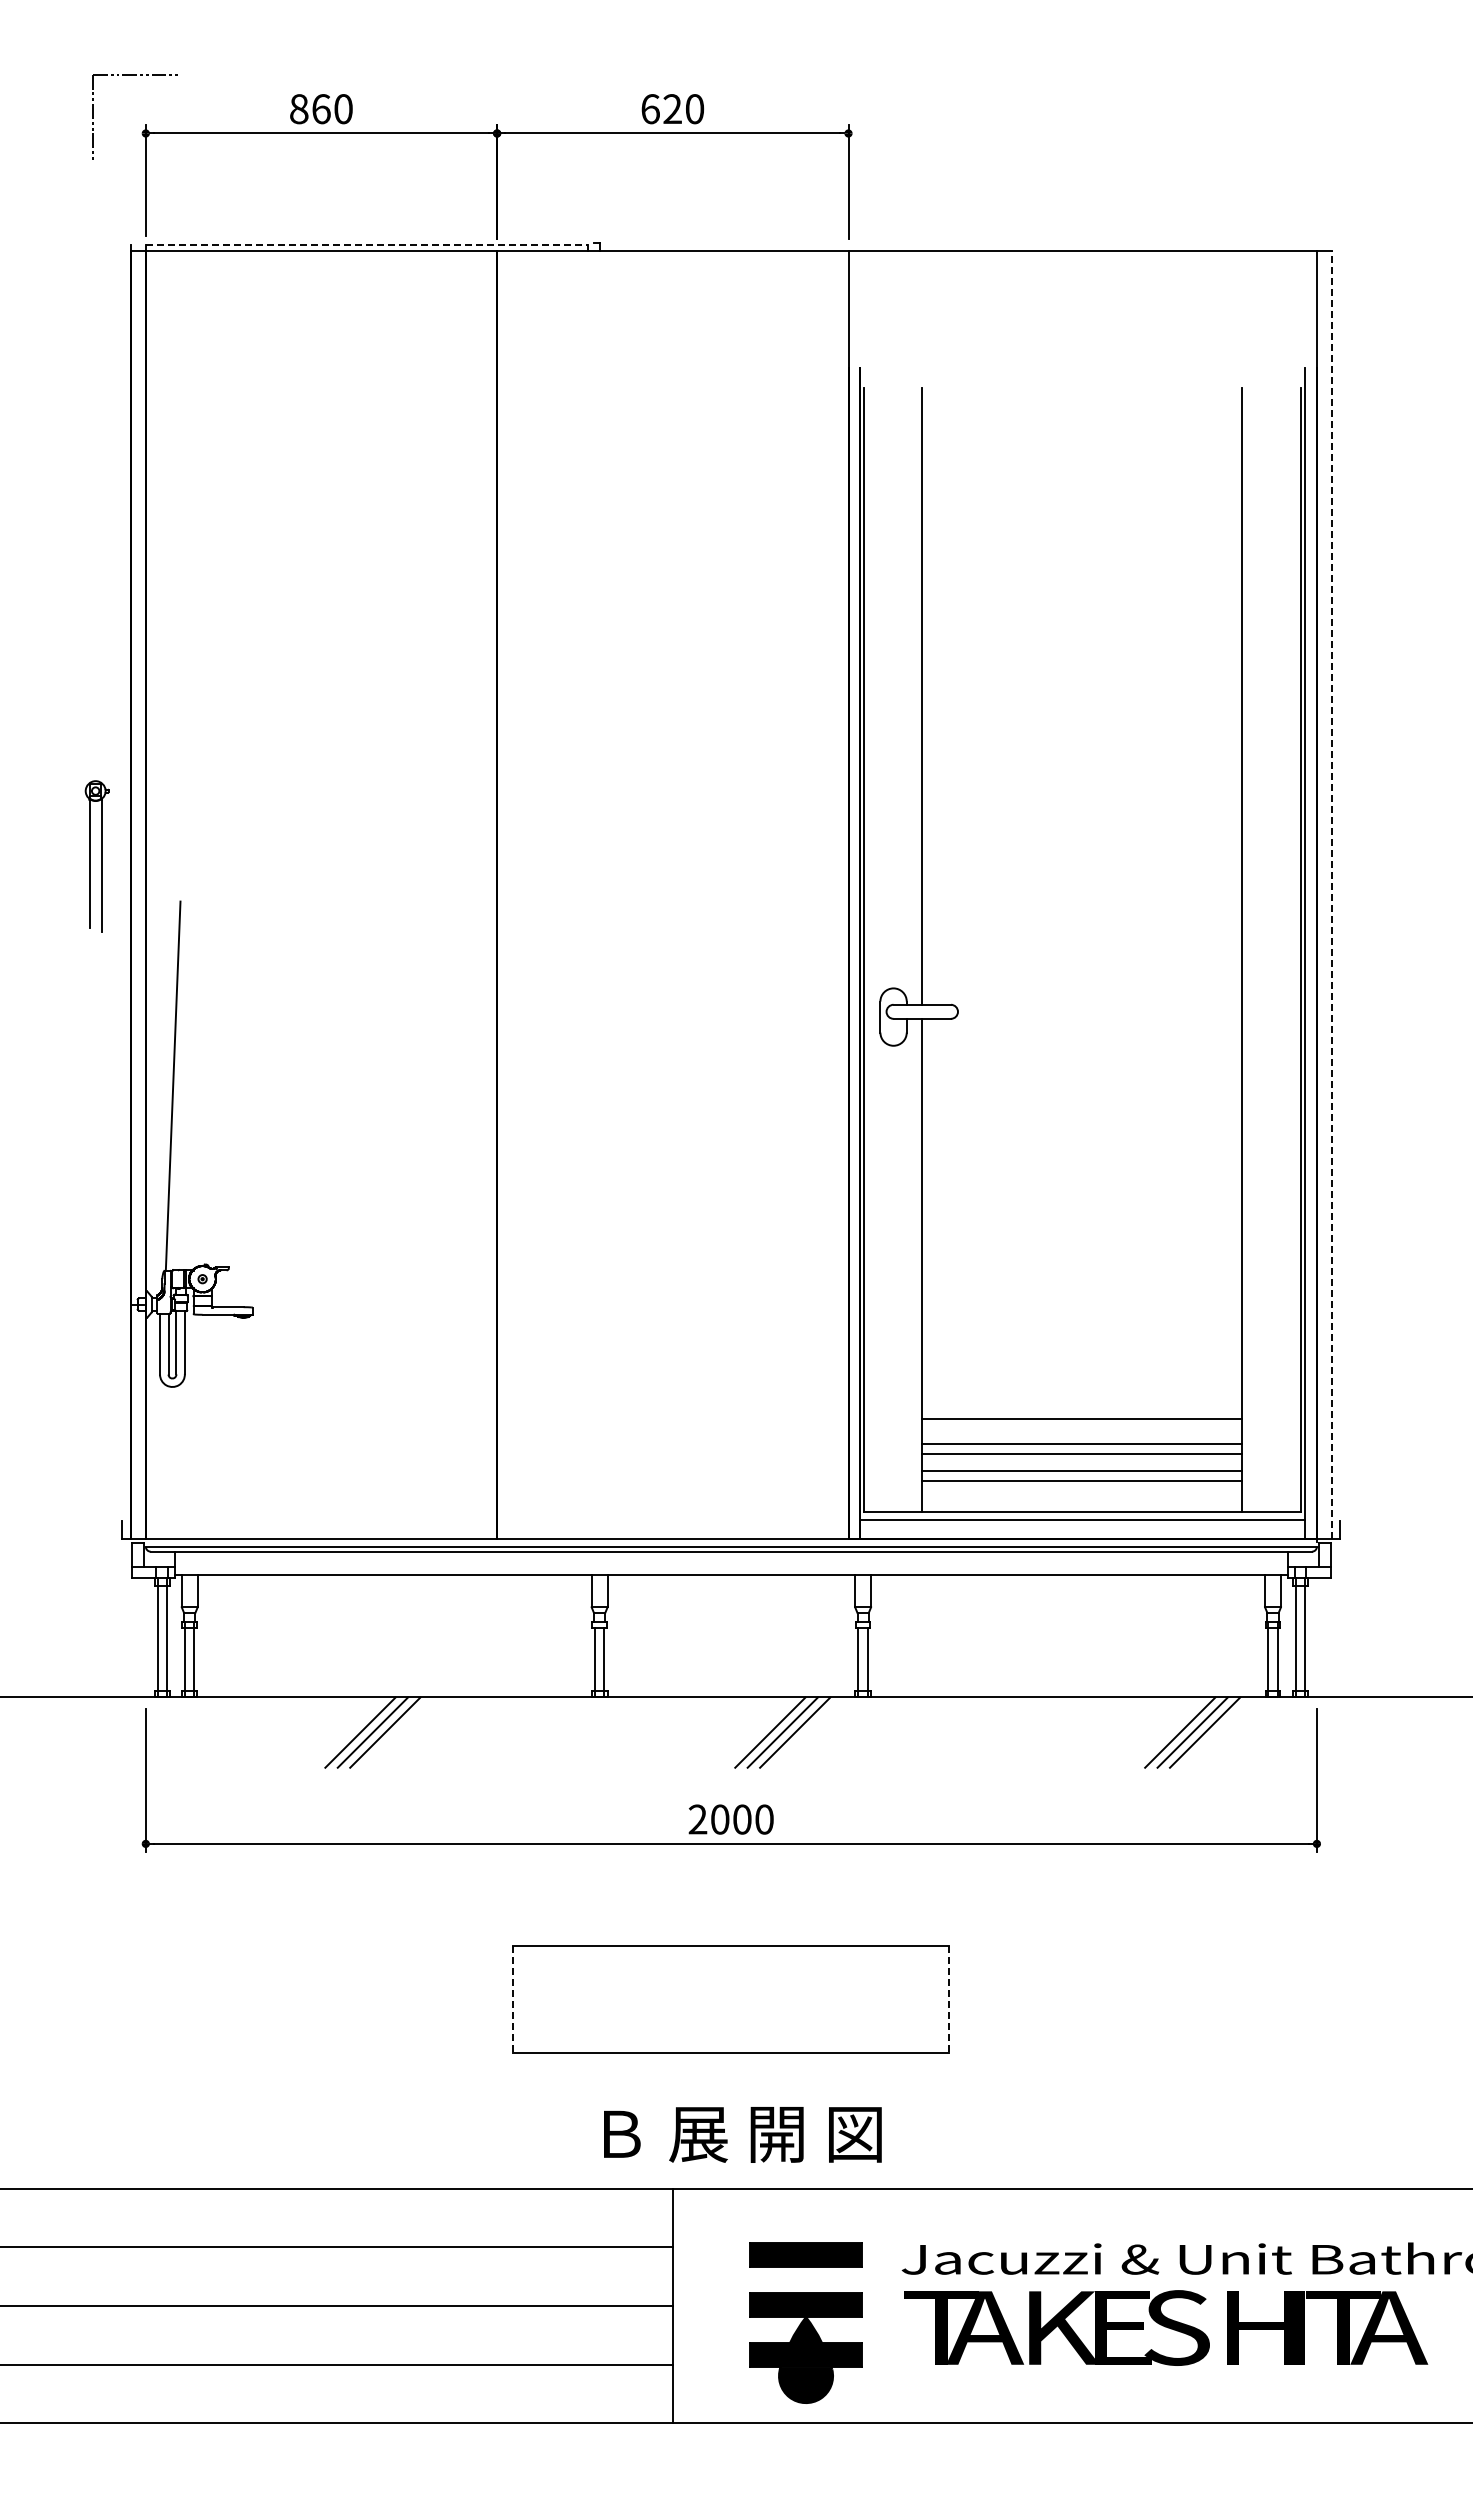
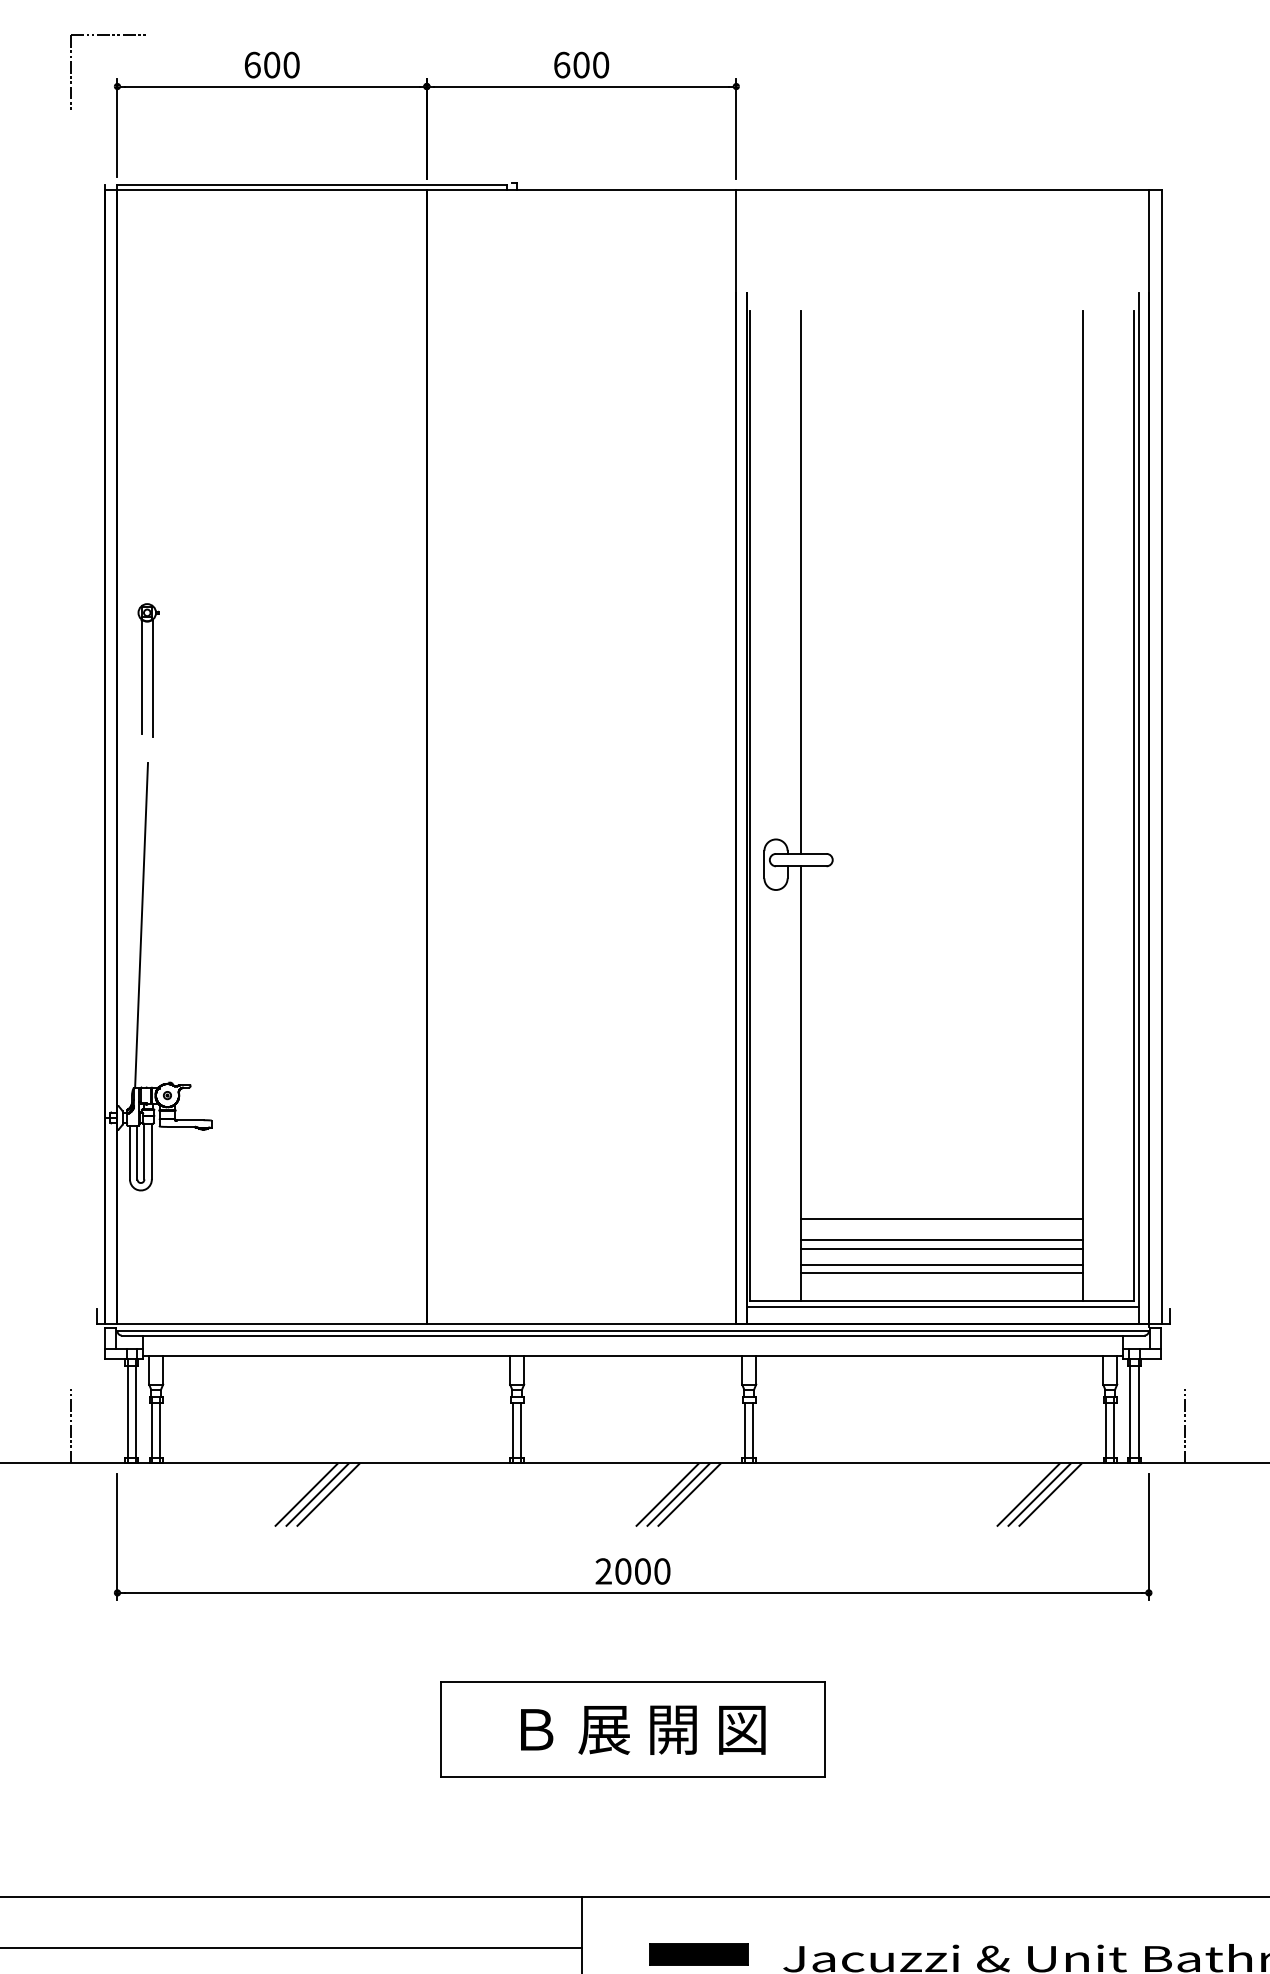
text: (310, 109) -> (262, 65), 860 -> 600
text: (672, 109) -> (581, 65), 620 -> 600
line: (367, 244) -> (312, 184), dashed -> solid
part: (96, 856) -> (148, 670), moved
line: (1331, 894) -> (1161, 756), dashed -> solid
line: (93, 1652) -> (71, 1424), added
line: (1357, 1652) -> (1184, 1424), added
line: (513, 1999) -> (441, 1729), dashed -> solid
line: (949, 1999) -> (825, 1729), dashed -> solid
text: (742, 2134) -> (642, 1729), moved

